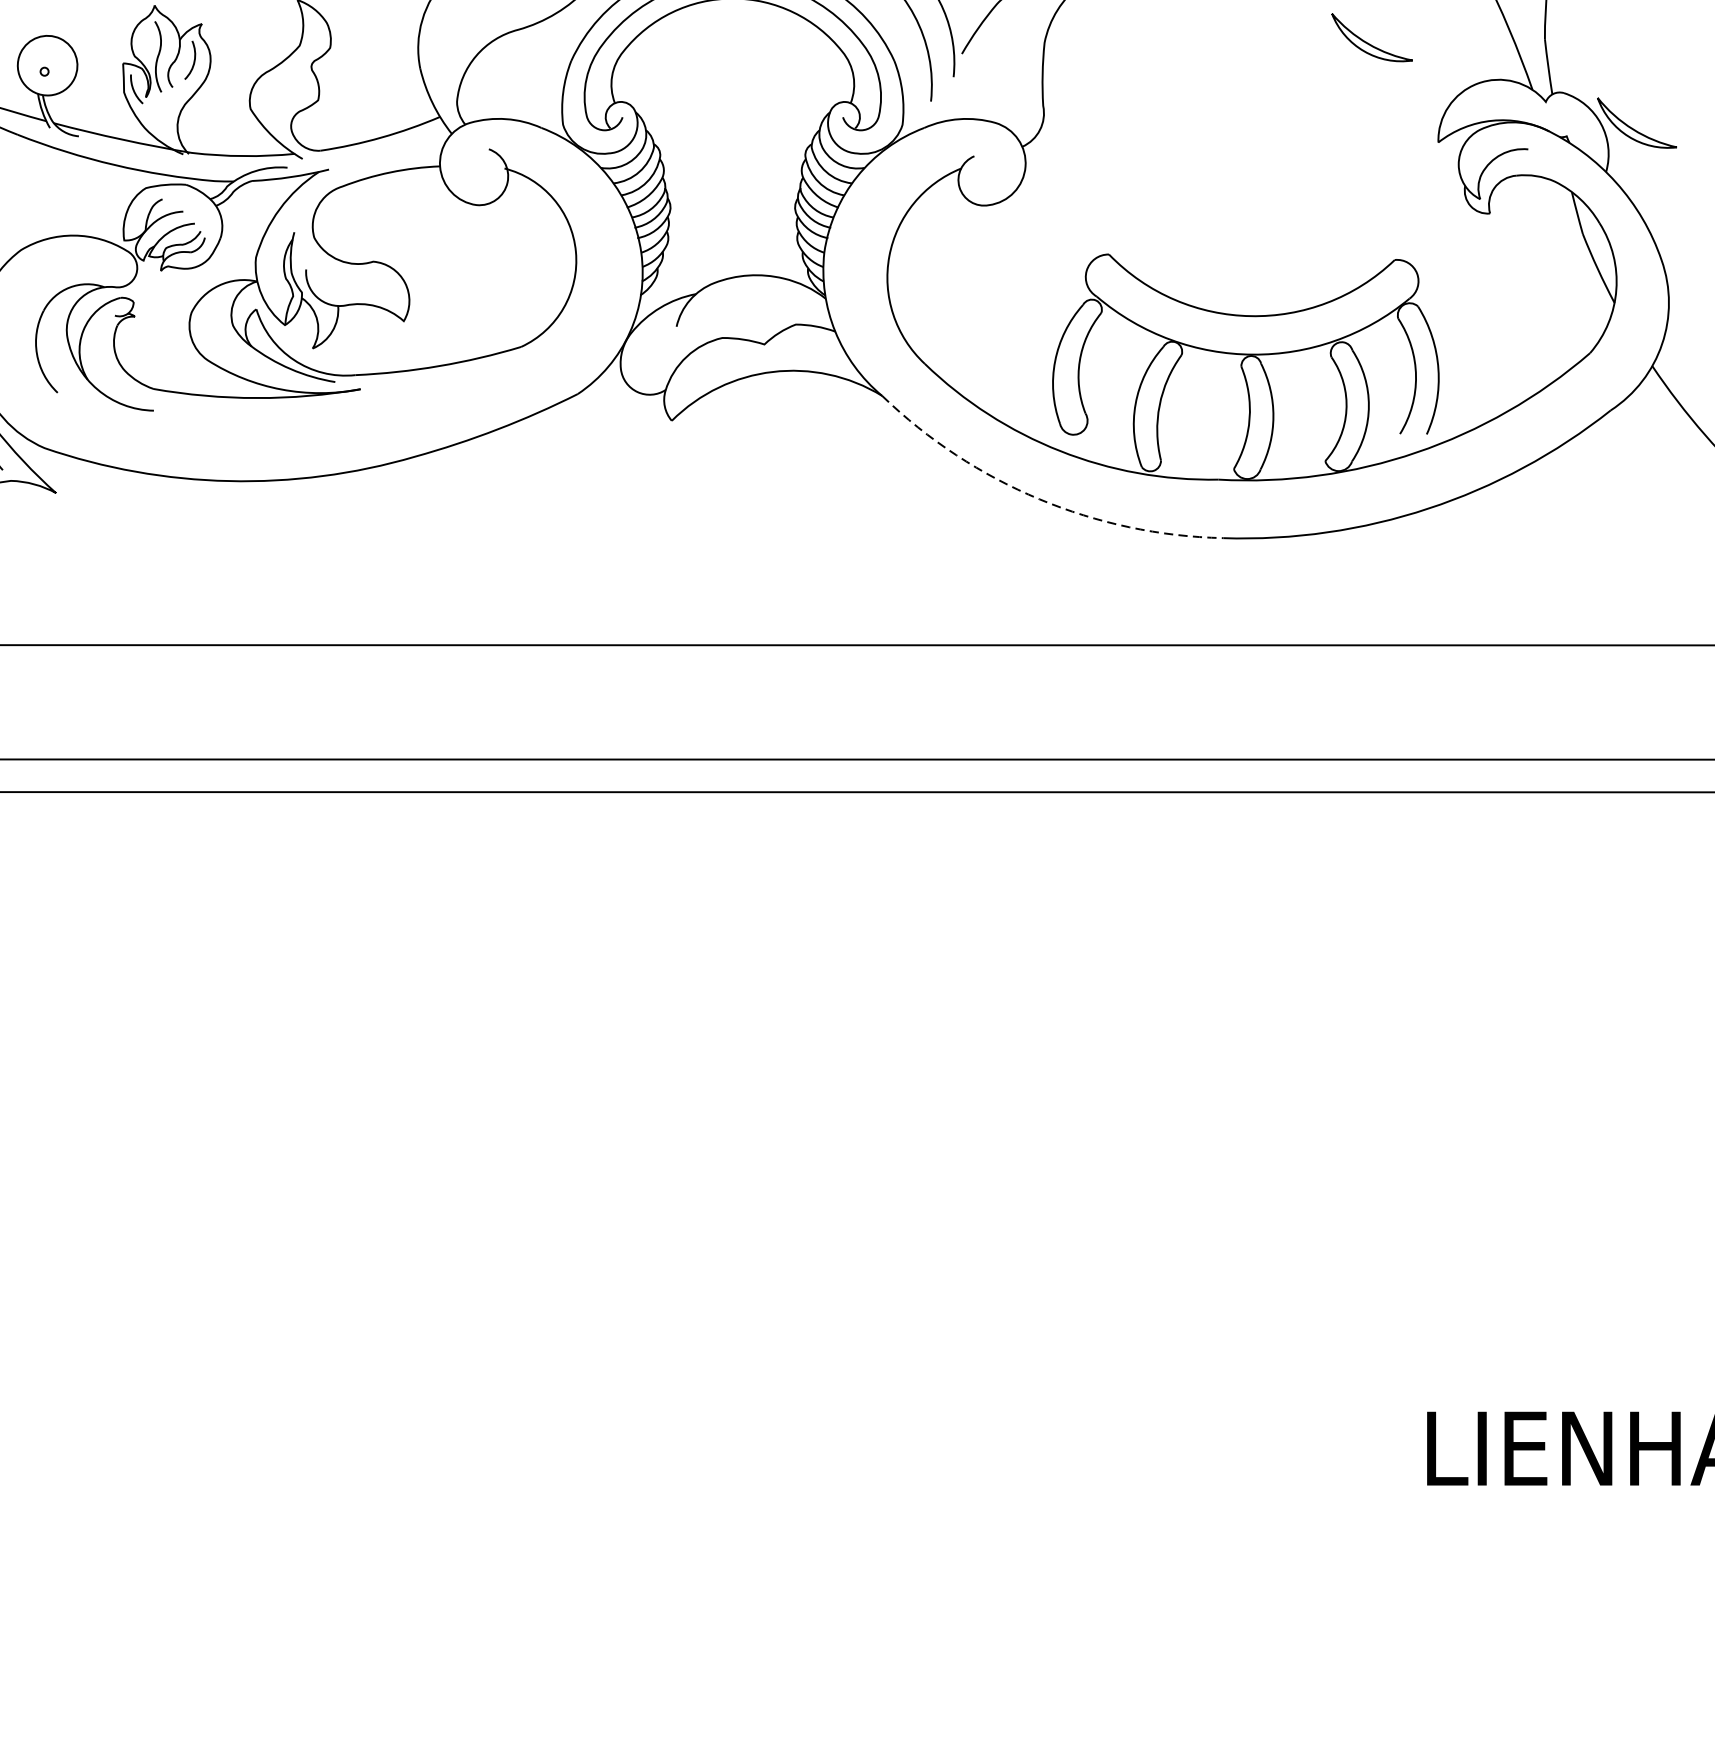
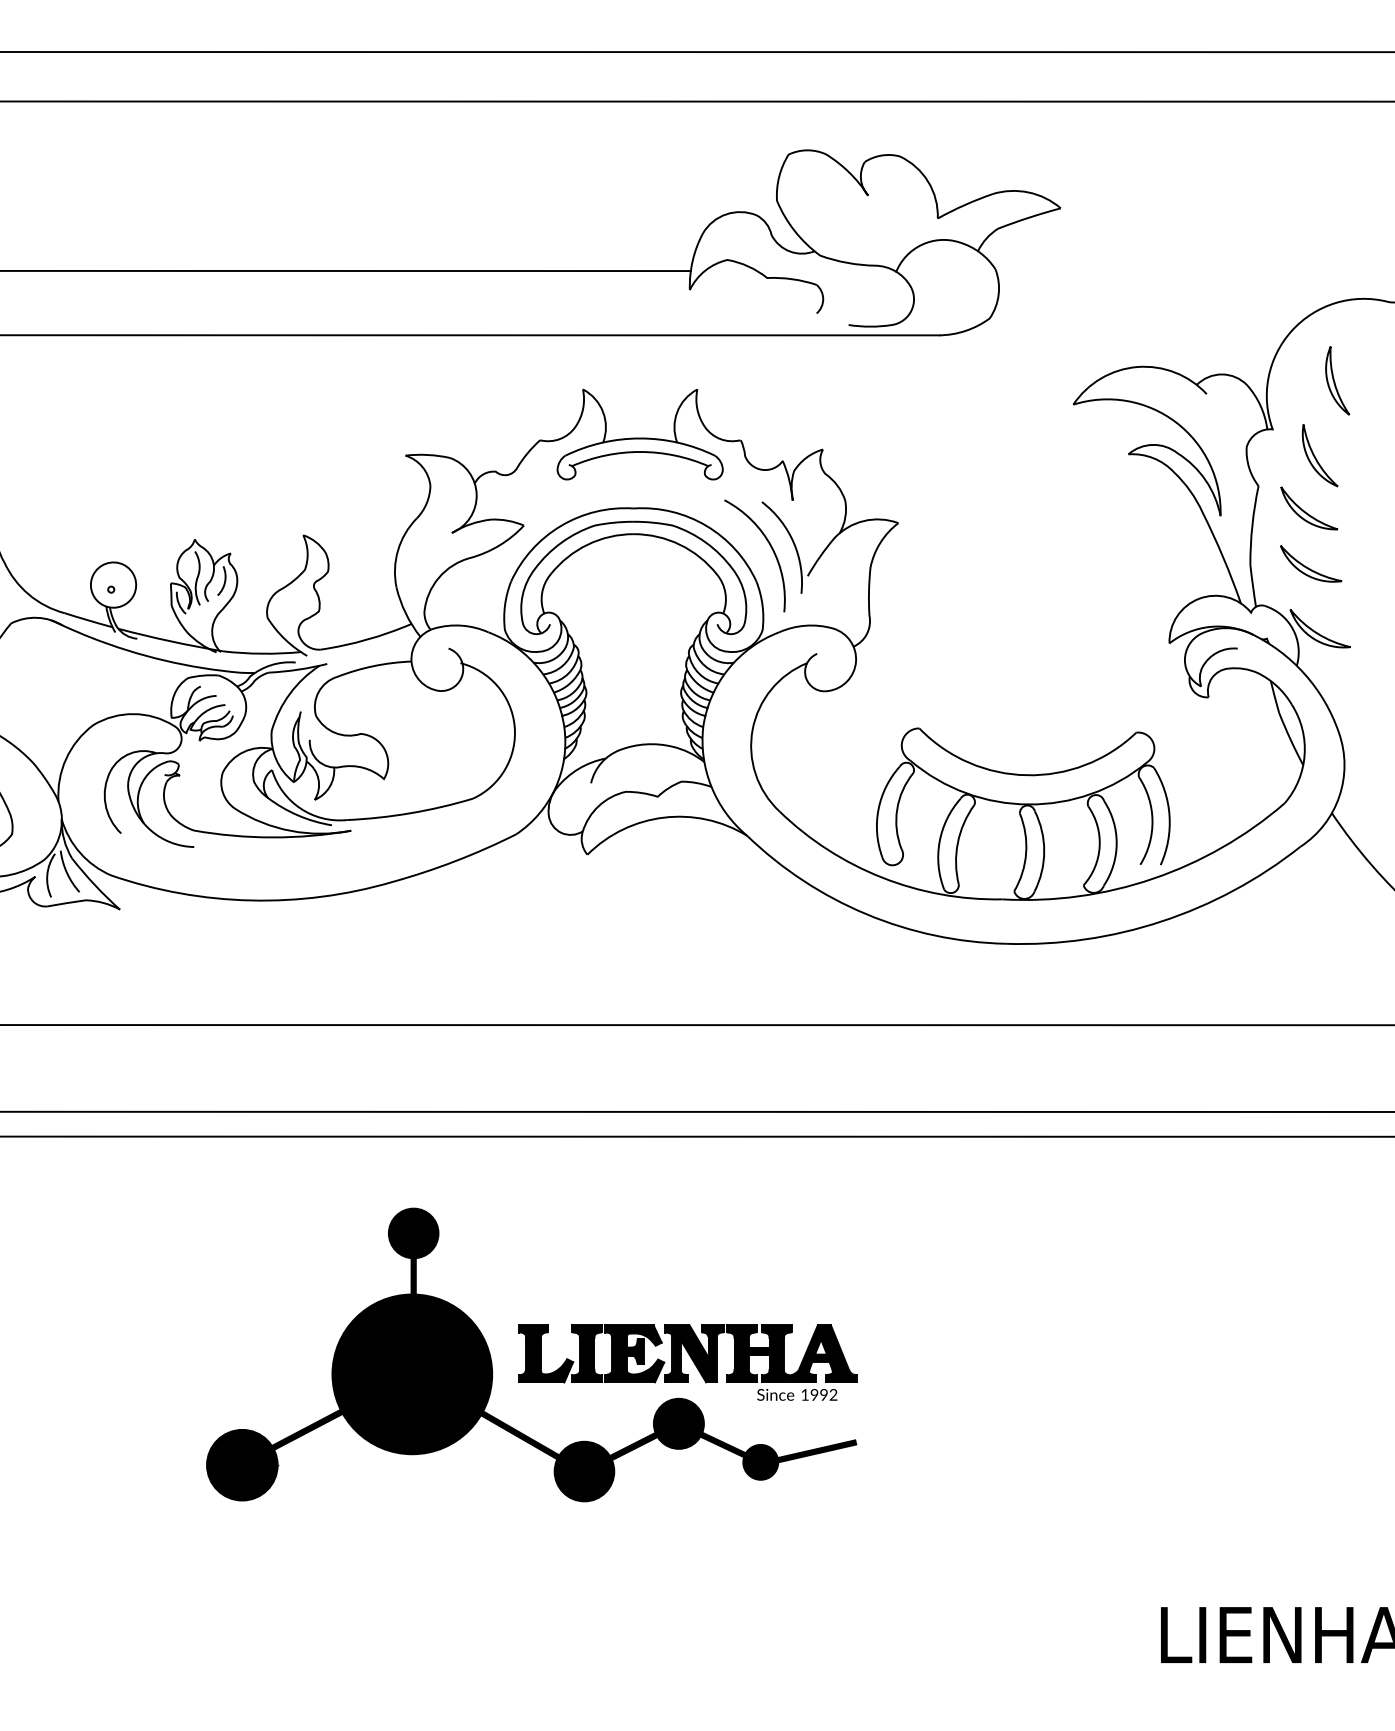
part: (1372, 37) -> (1311, 563), moved
line: (1039, 499) -> (866, 914), dashed -> solid
part: (598, 1079) -> (531, 1354), added

